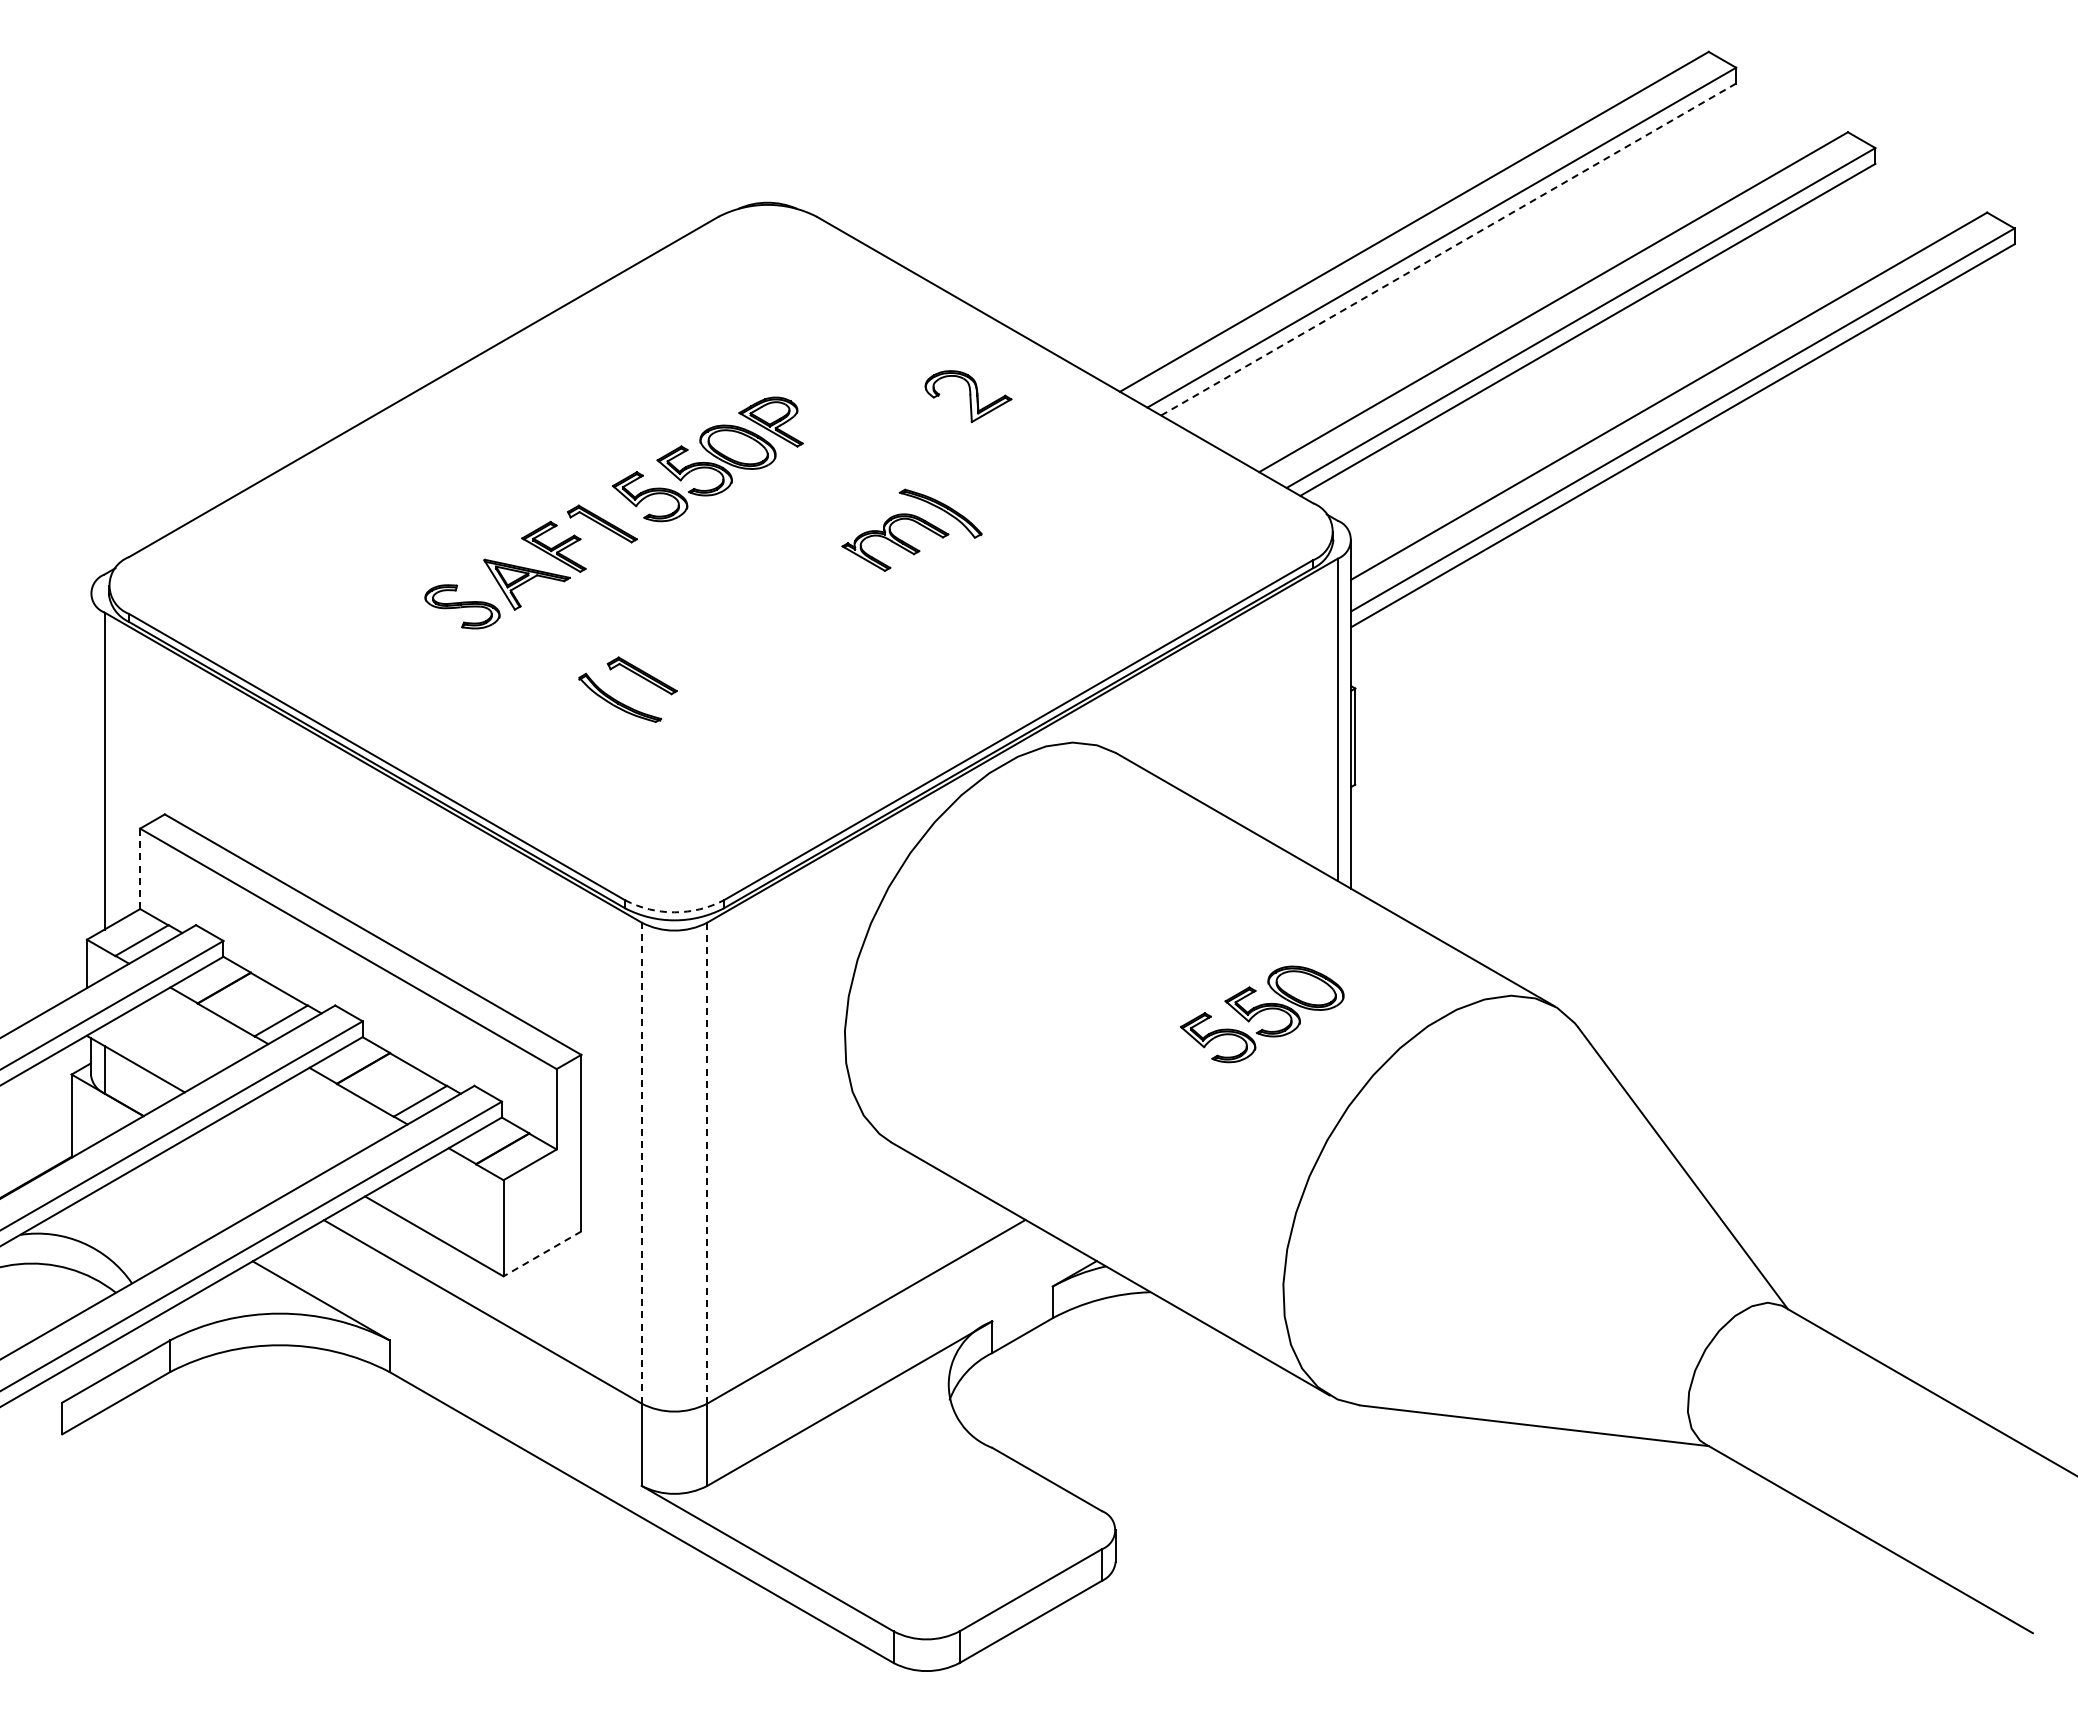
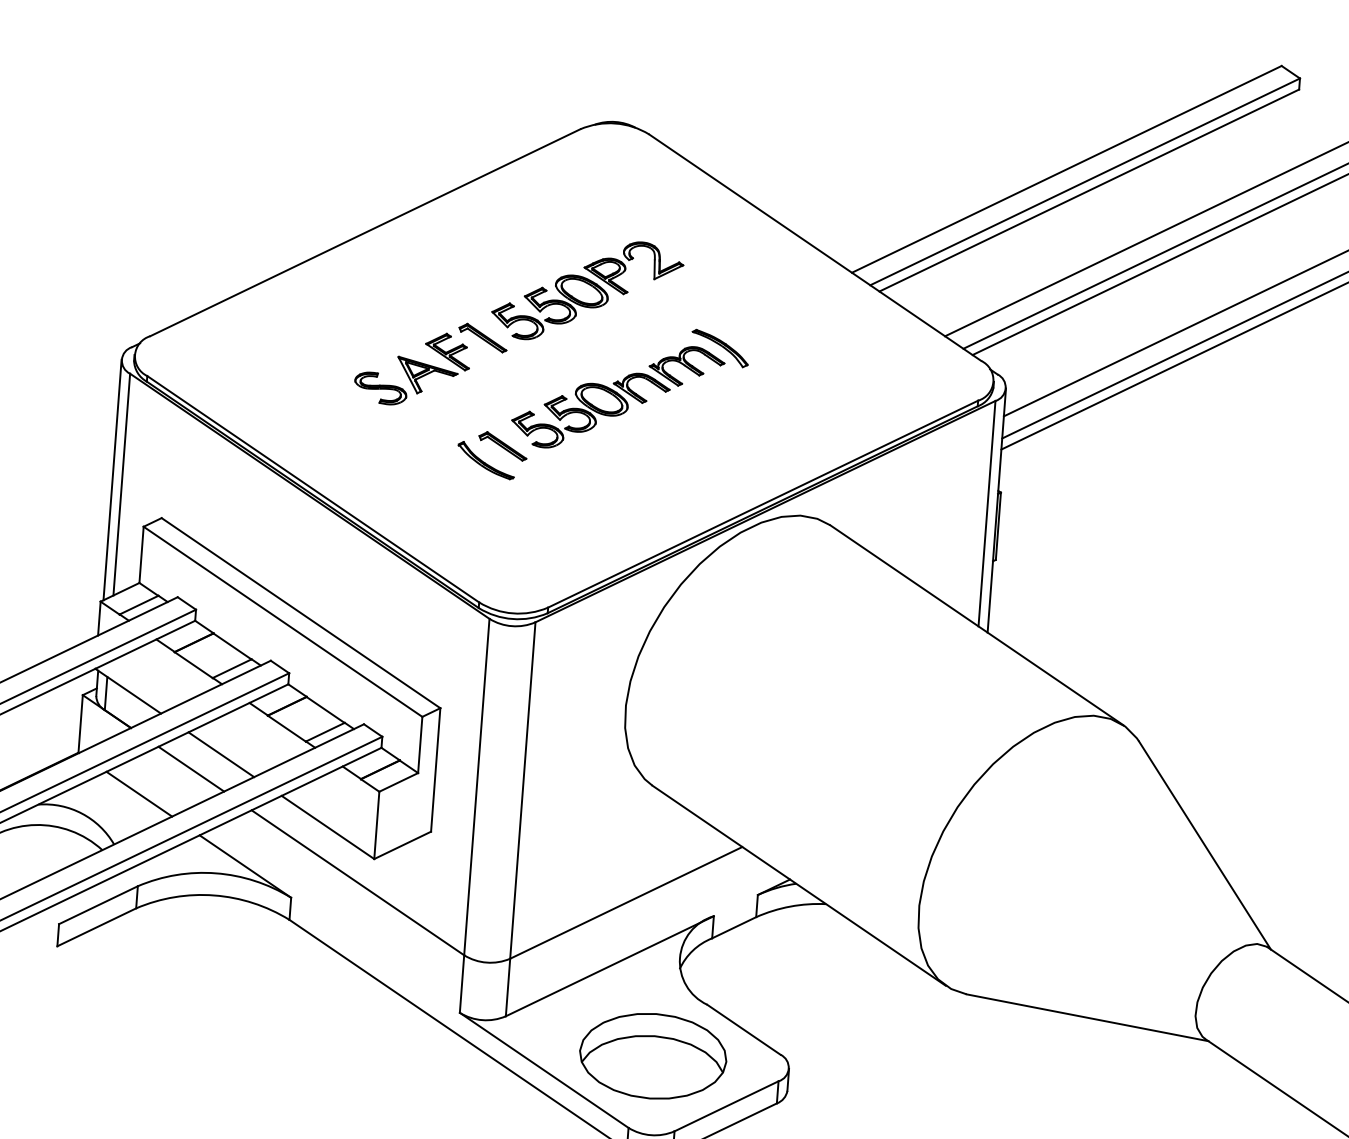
line: (1449, 249) -> (1089, 190), dashed -> solid
part: (968, 396) -> (653, 261), moved
part: (762, 615) -> (590, 410), added
line: (90, 765) -> (112, 479), added
line: (140, 868) -> (141, 554), dashed -> solid
arc: (674, 912) -> (512, 613), dashed -> solid
part: (1262, 1014) -> (918, 715), removed
line: (274, 1144) -> (221, 754), added
line: (641, 1163) -> (476, 787), dashed -> solid
line: (707, 1163) -> (522, 790), dashed -> solid
line: (233, 1167) -> (191, 768), added
line: (162, 1209) -> (139, 794), added
line: (542, 1253) -> (402, 845), dashed -> solid
part: (920, 1526) -> (652, 1055), added

